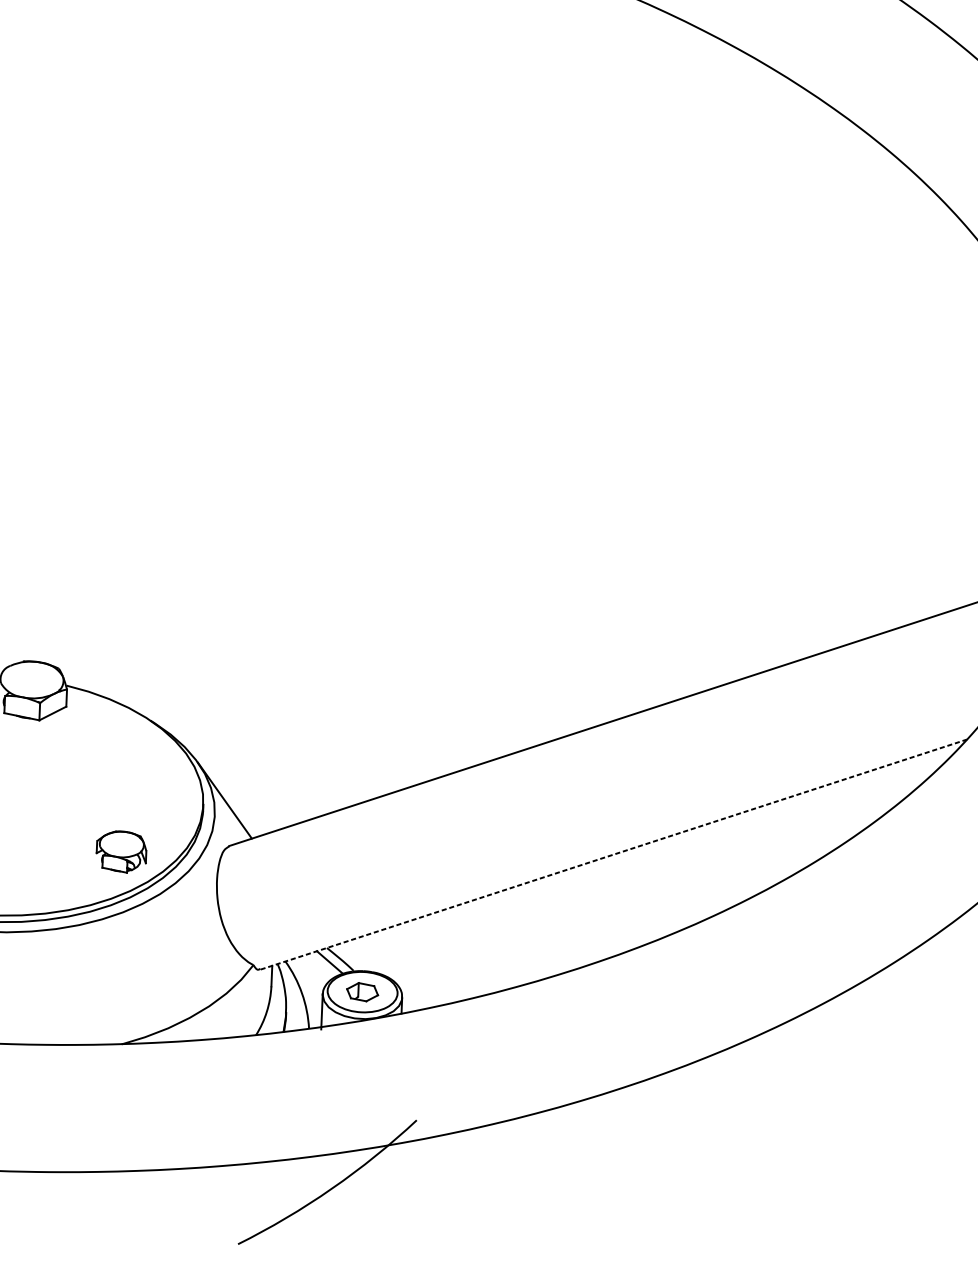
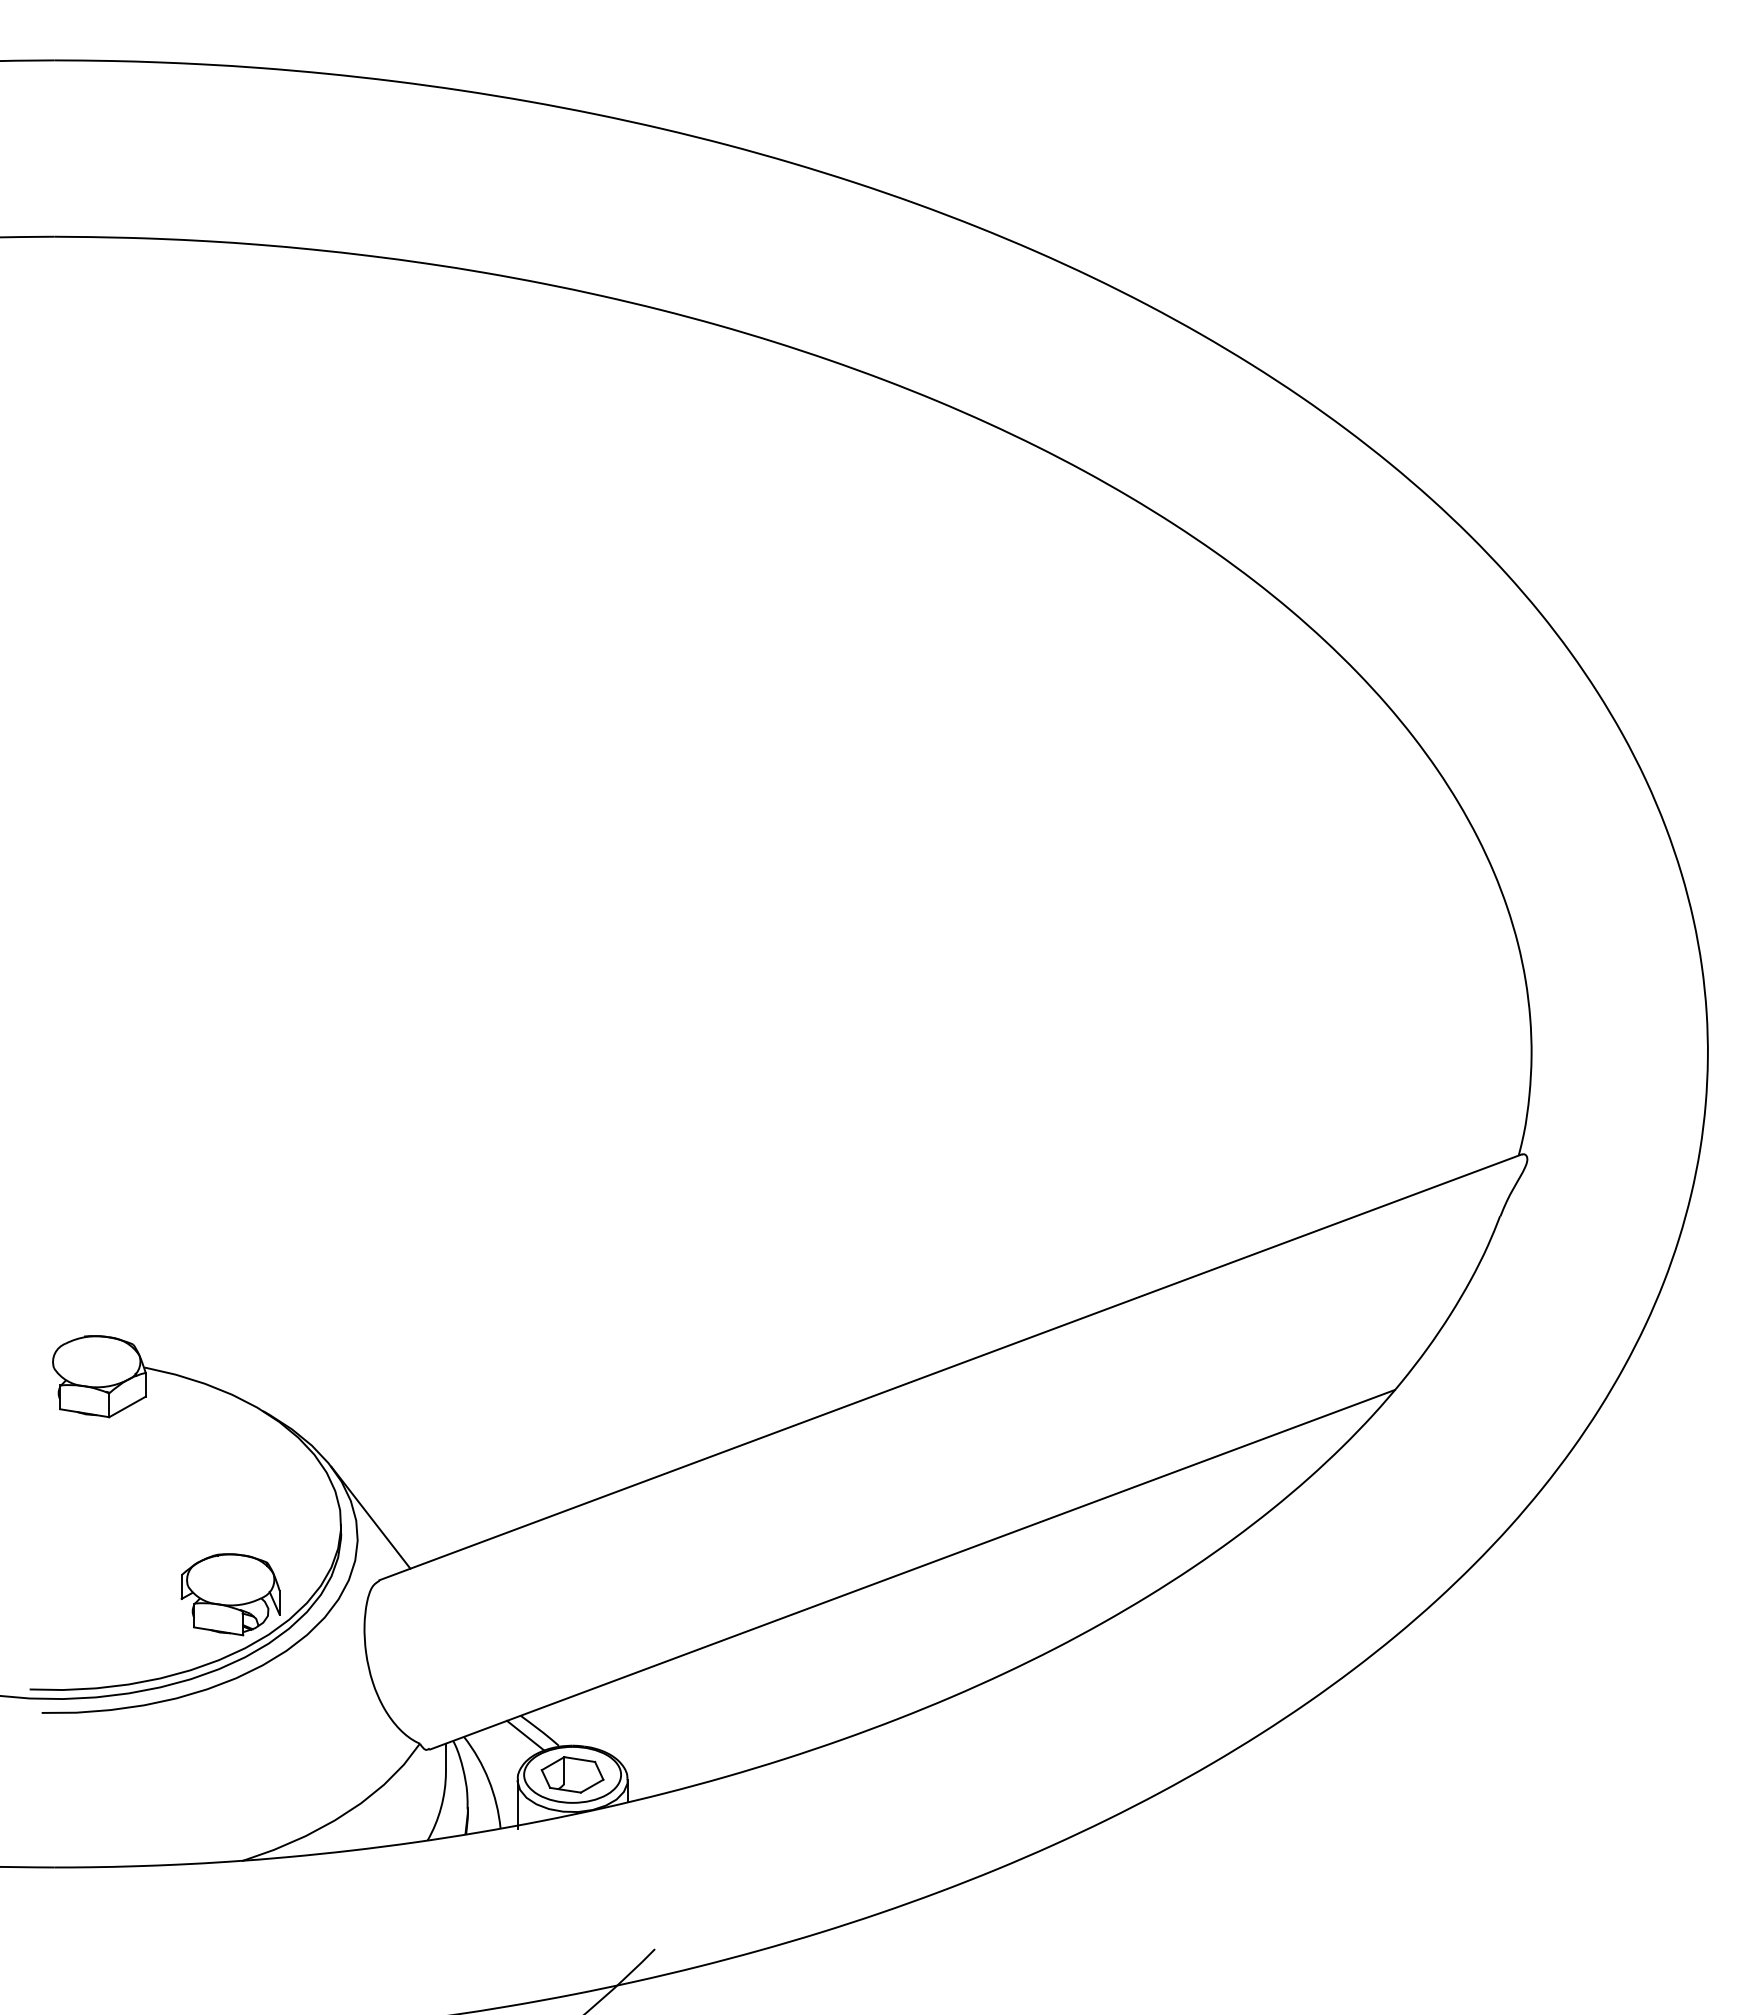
part: (121, 851) -> (230, 1594), size x1.43
line: (613, 854) -> (912, 1569), dashed -> solid
part: (362, 991) -> (572, 1774), size x1.43

